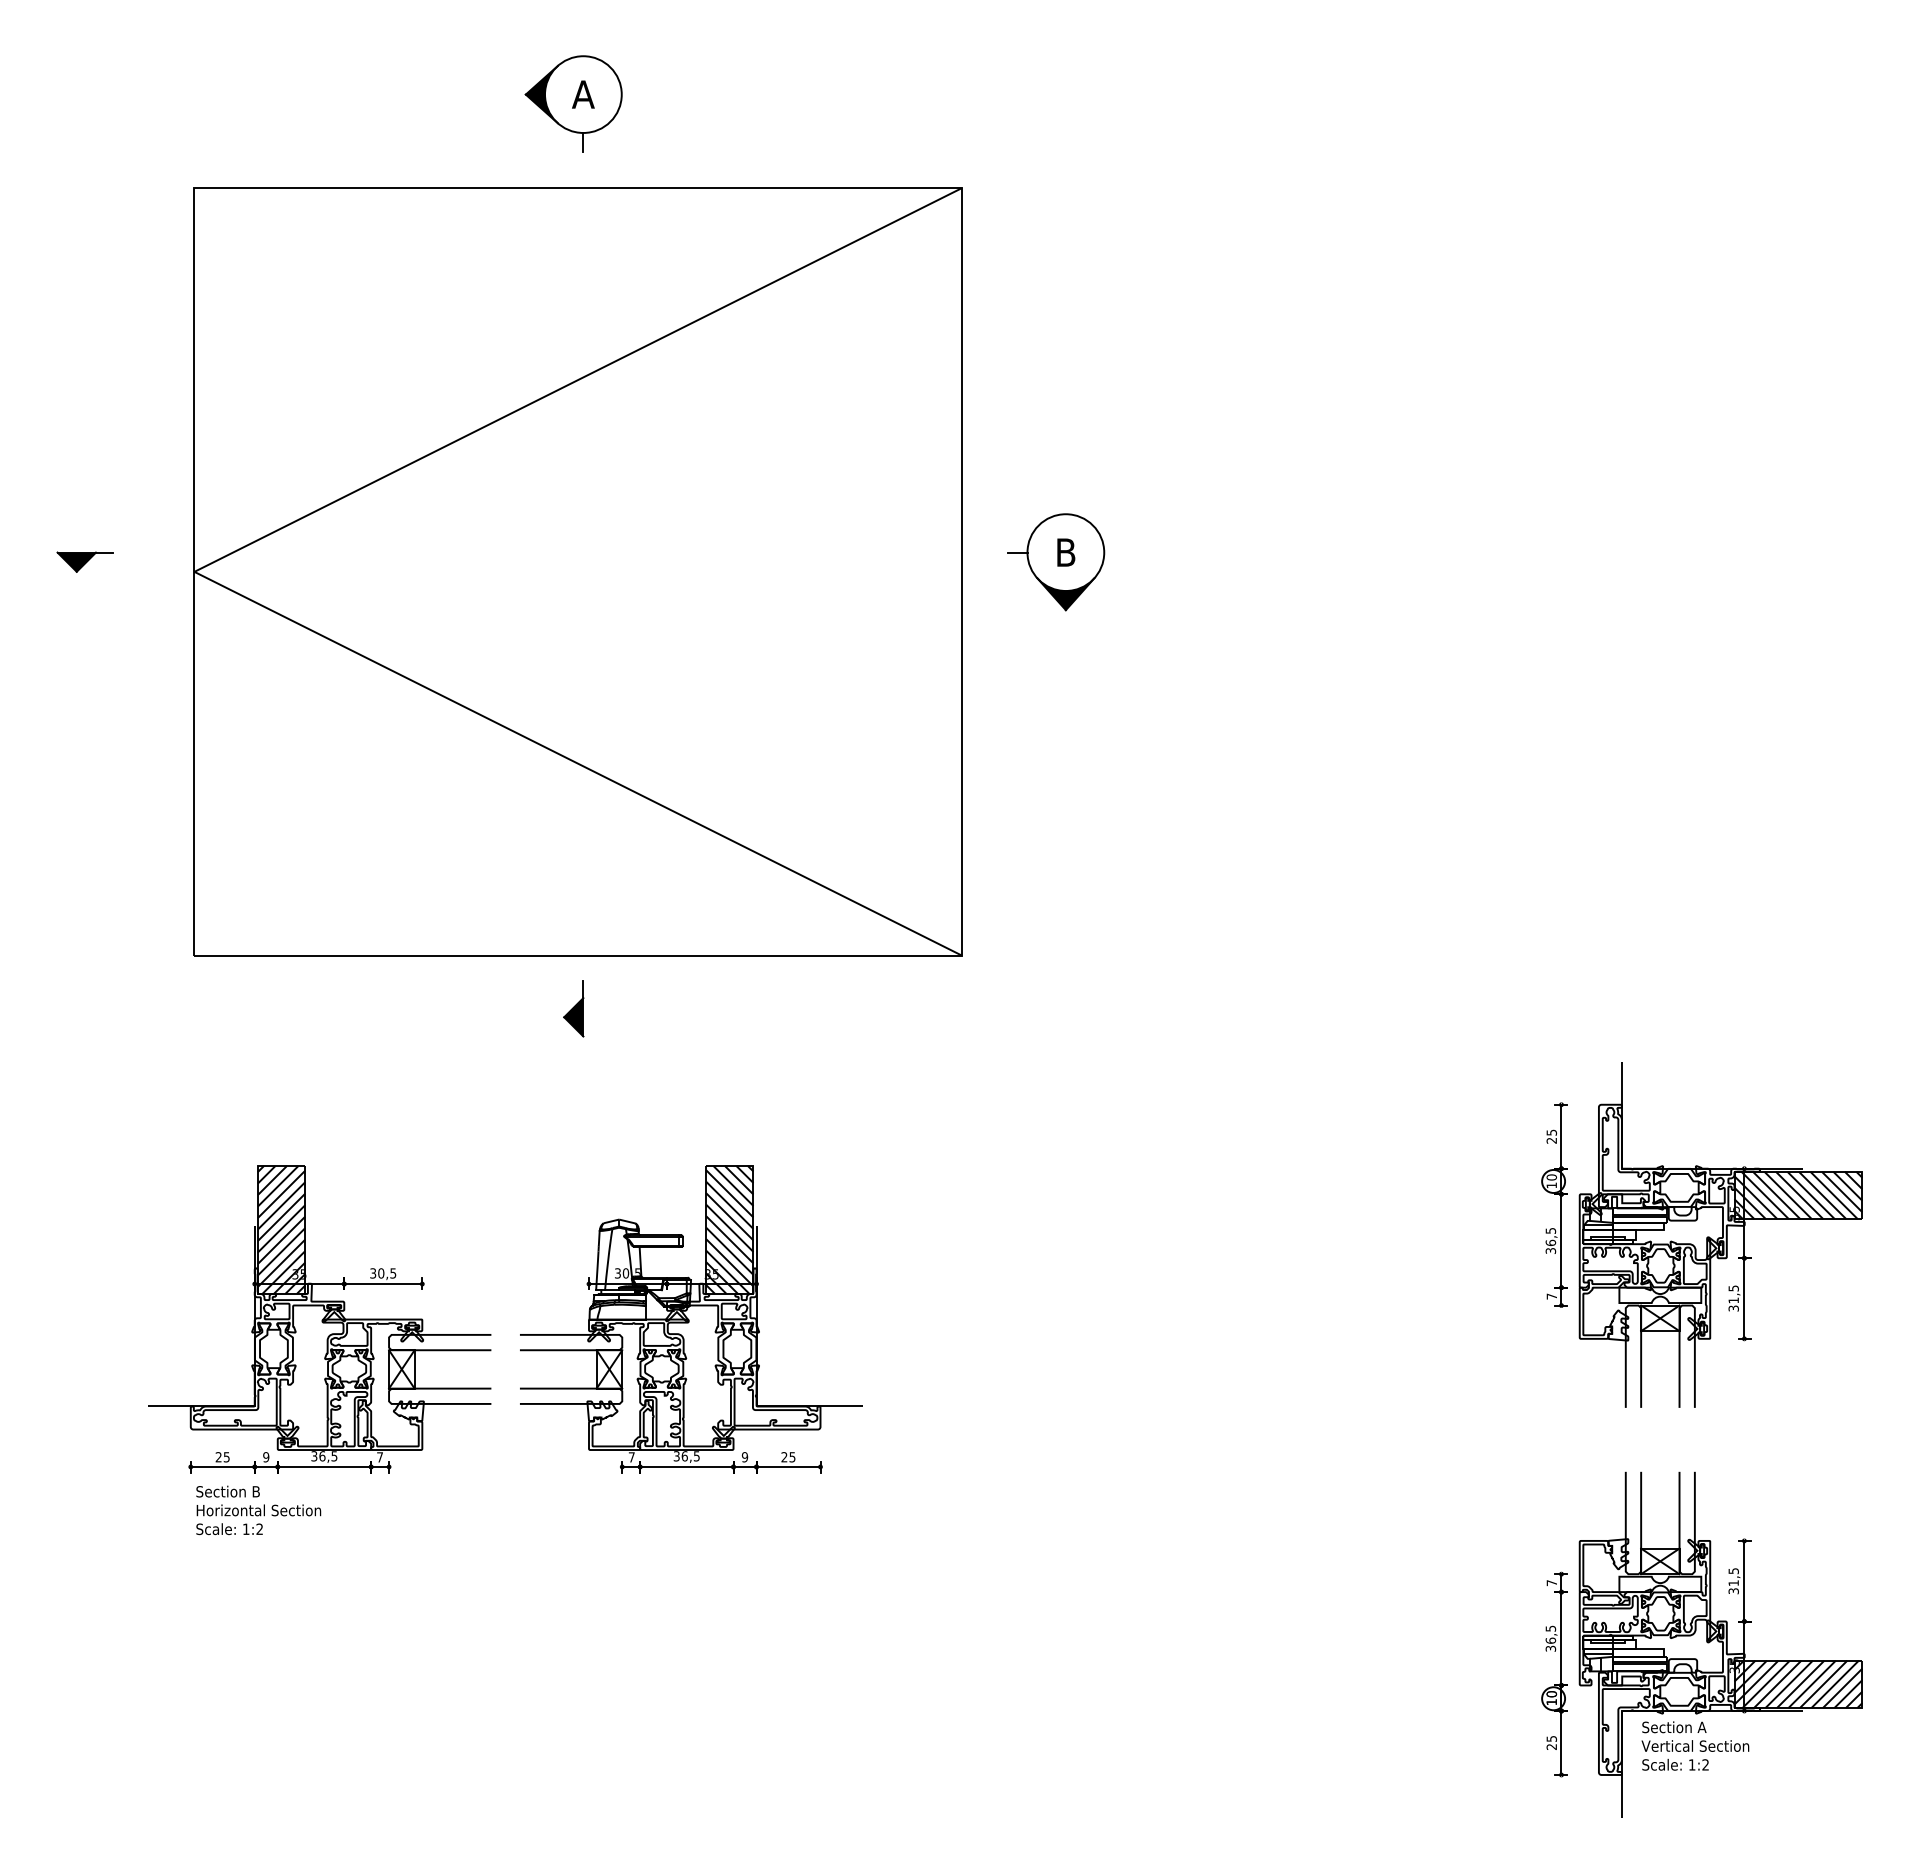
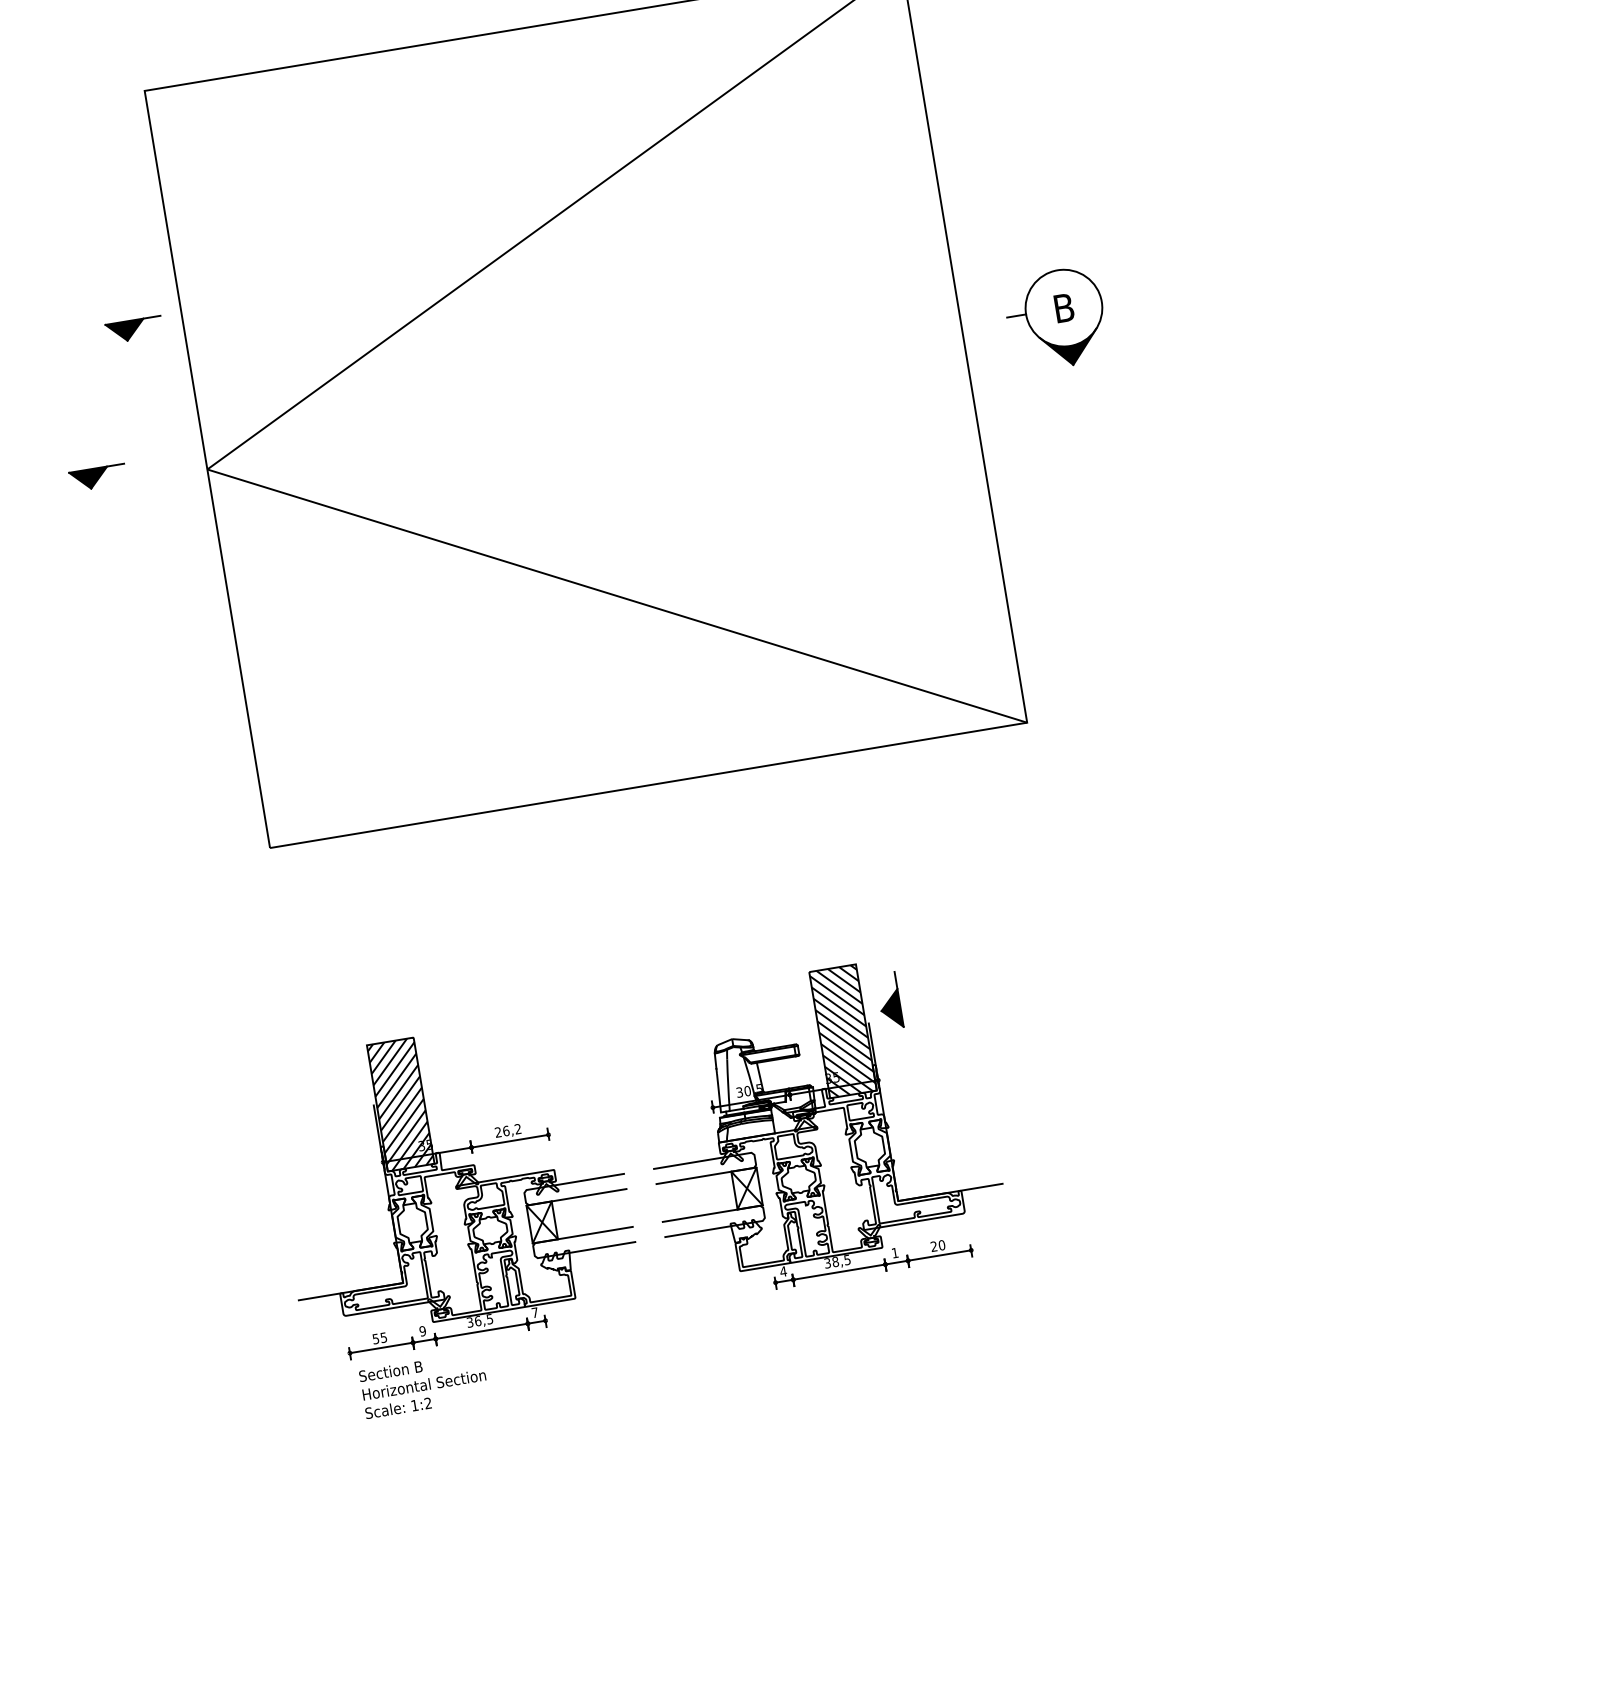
part: (144, 421) -> (133, 329), added
part: (573, 1008) -> (889, 1000), moved
text: (383, 1273) -> (508, 1130), 30,5 -> 26,2
text: (684, 1456) -> (835, 1262), 36,5 -> 38,5
text: (218, 1457) -> (375, 1339), 25 -> 55
text: (631, 1457) -> (783, 1271), 7 -> 4
text: (744, 1457) -> (894, 1253), 9 -> 1
text: (792, 1457) -> (942, 1245), 25 -> 20

